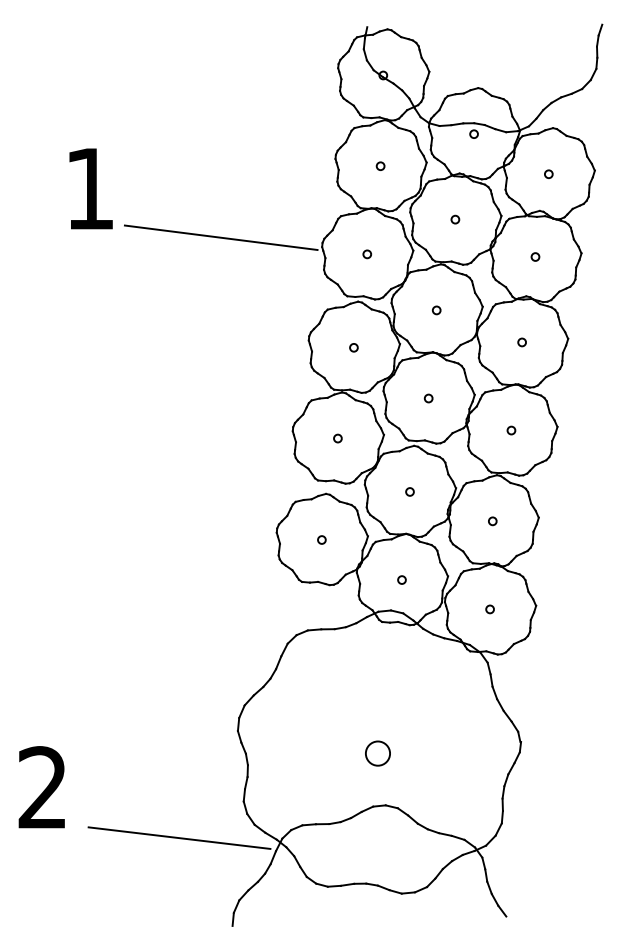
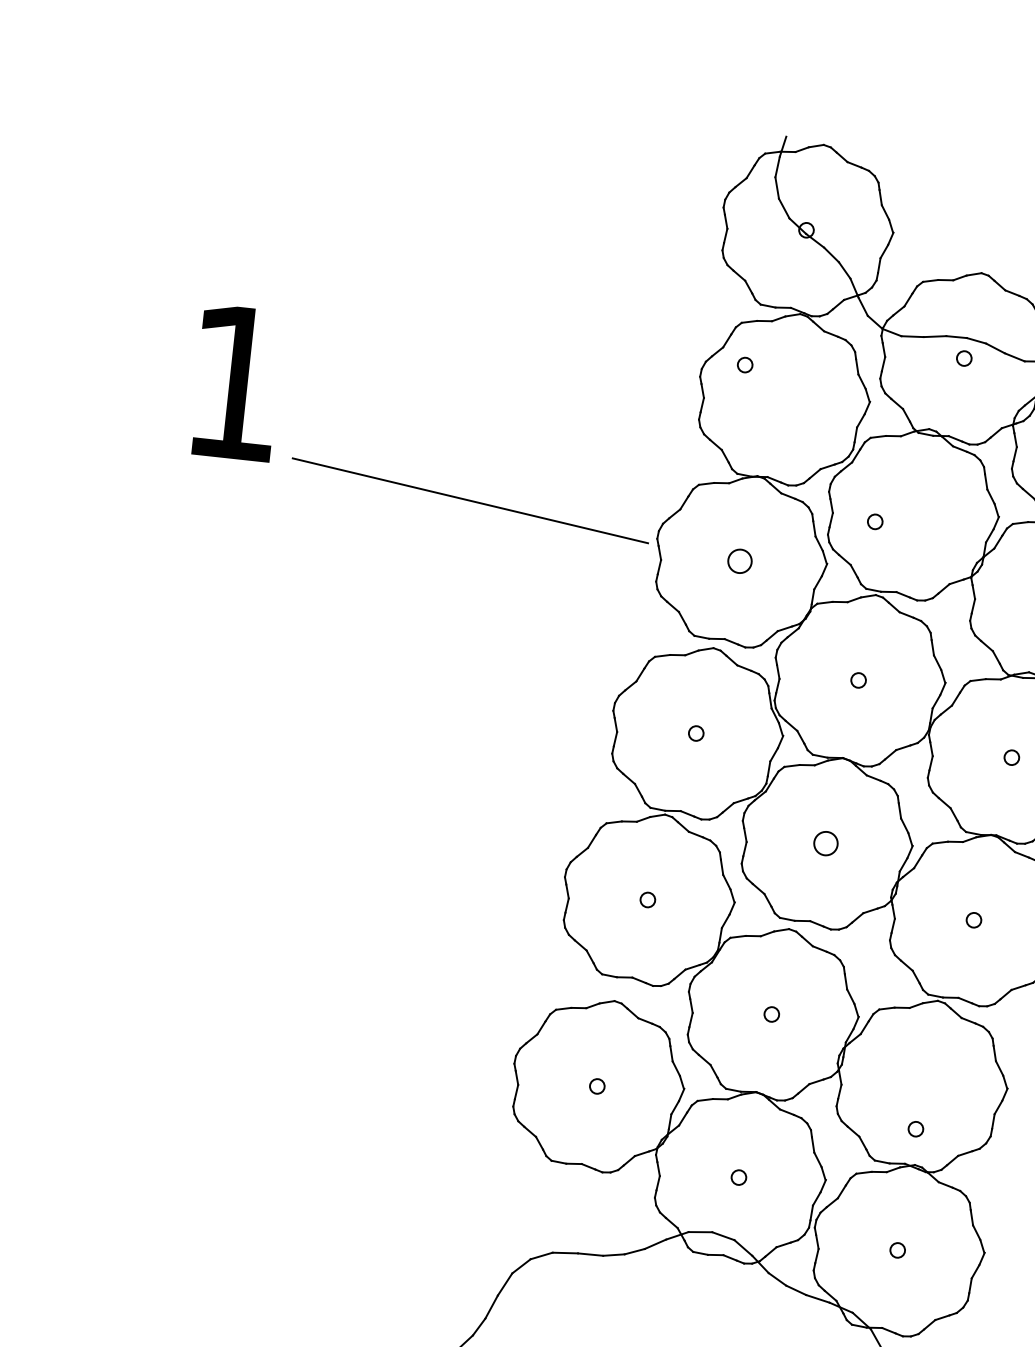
circle: (380, 165) -> (745, 363), moved
circle: (455, 219) -> (875, 521), moved
circle: (367, 254) -> (740, 561), size x1.6
circle: (428, 398) -> (825, 843), size x1.6
circle: (492, 521) -> (915, 1129), moved

